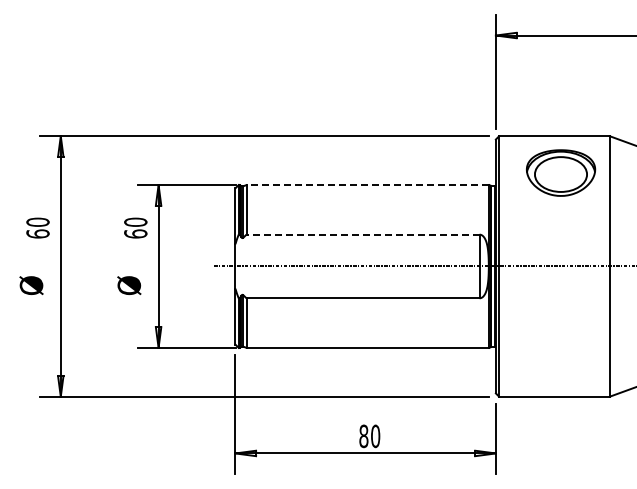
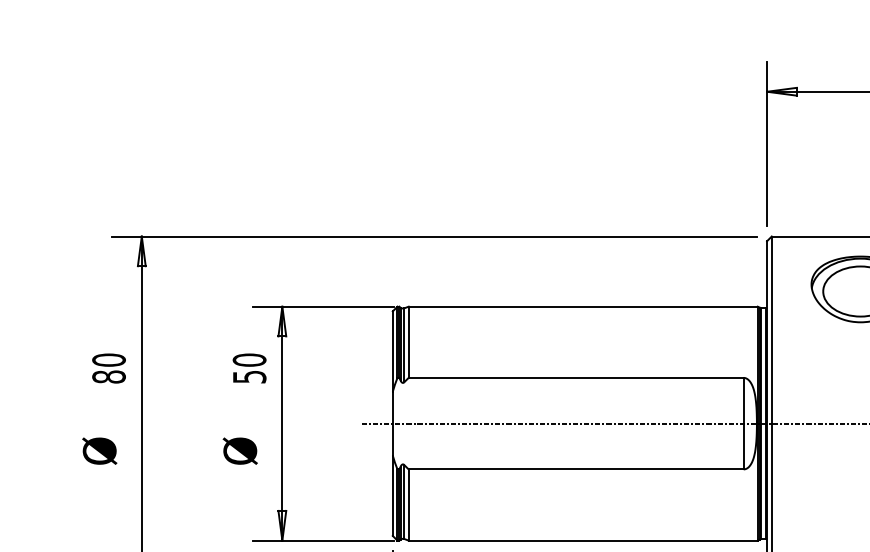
line: (367, 185) -> (582, 307), dashed -> solid
text: (37, 233) -> (108, 376), 60 -> 80
text: (135, 233) -> (249, 376), 60 -> 50
line: (363, 234) -> (576, 377), dashed -> solid

